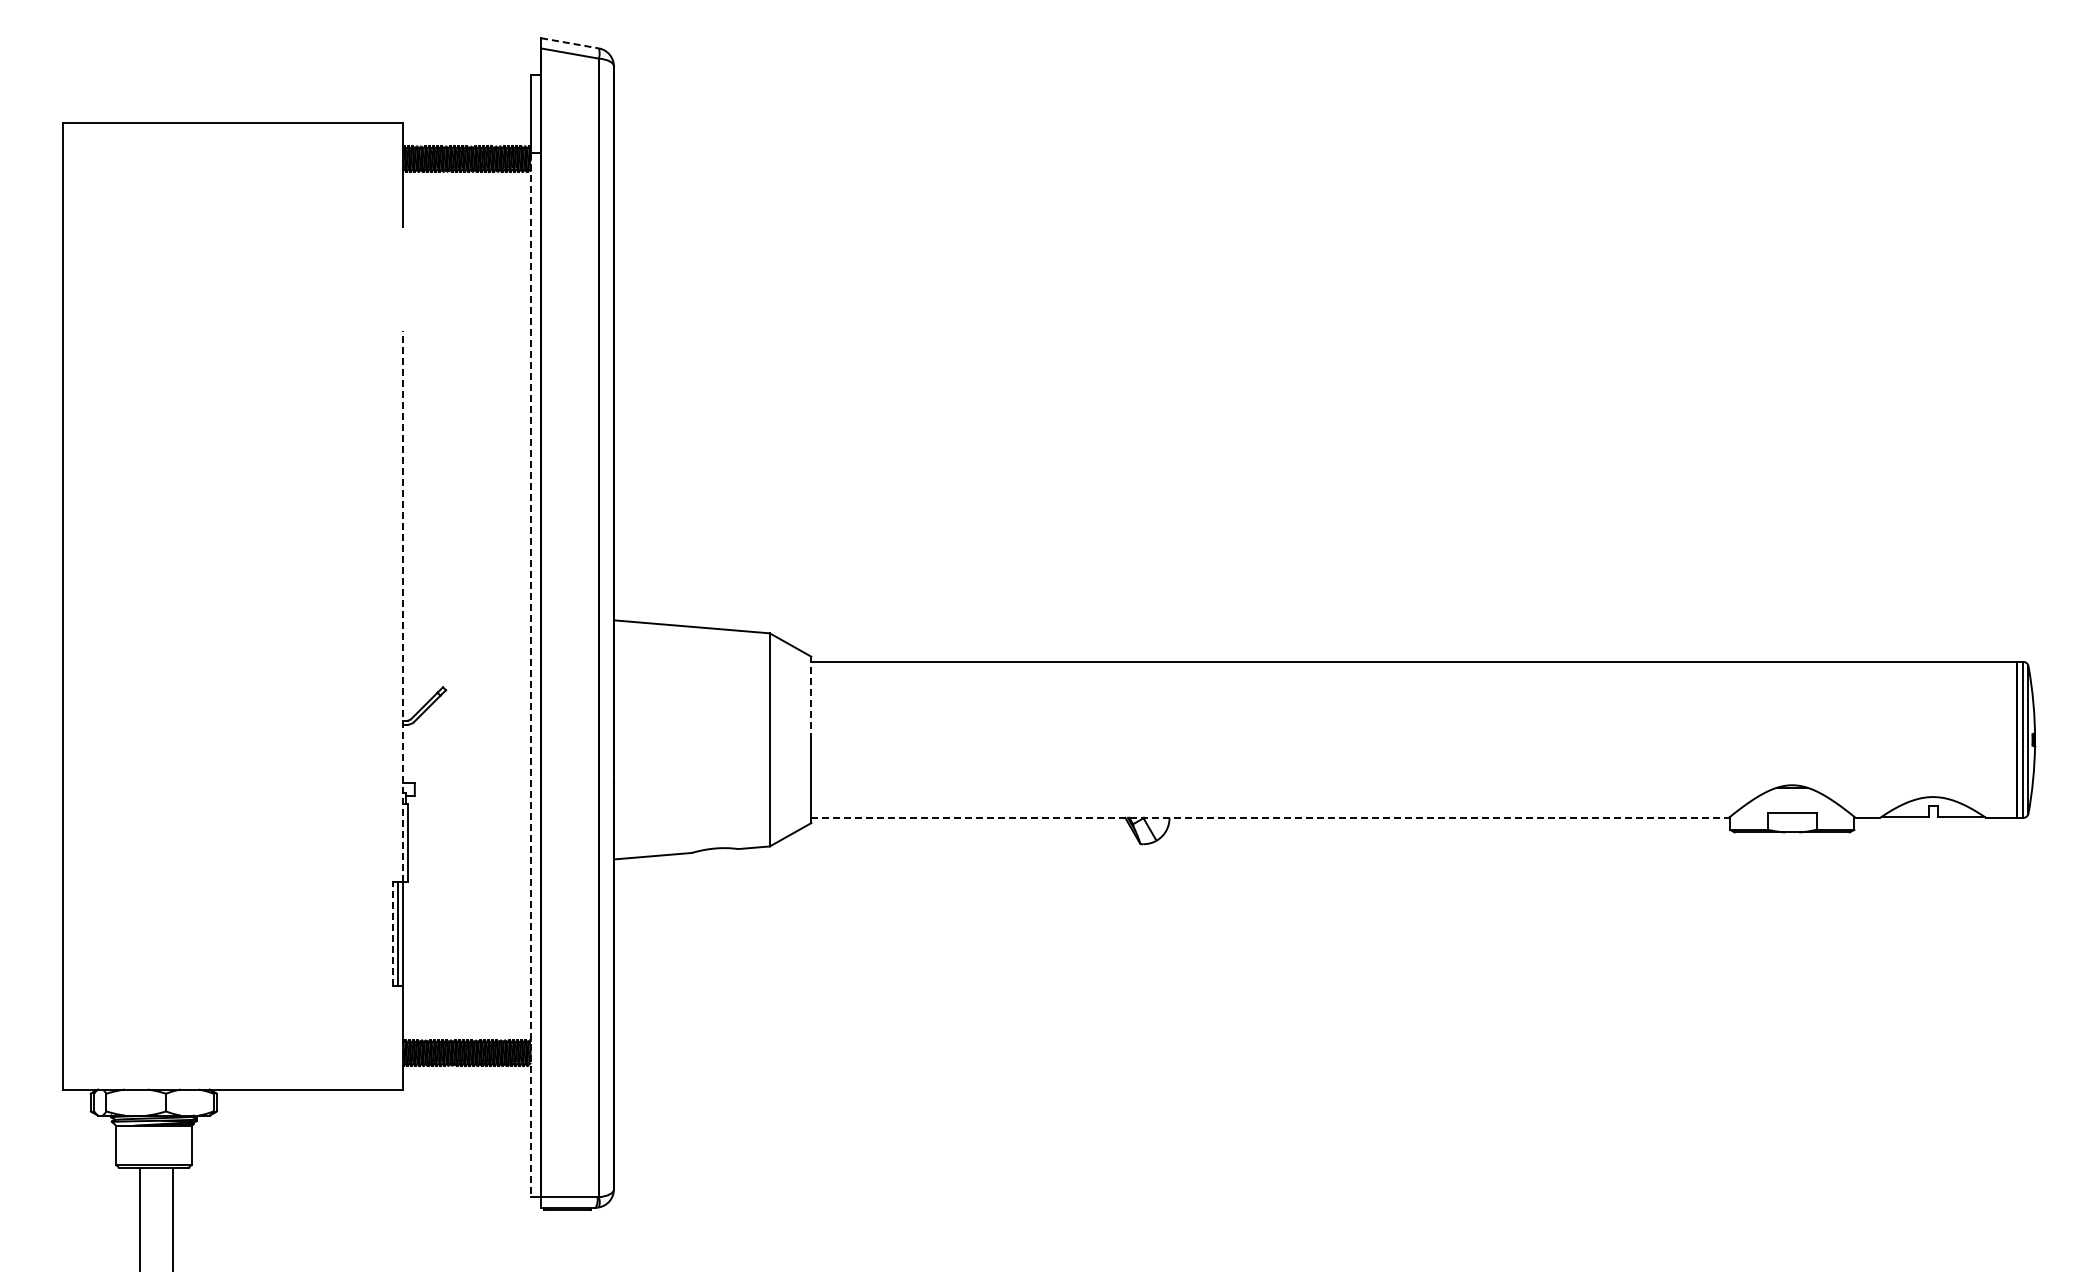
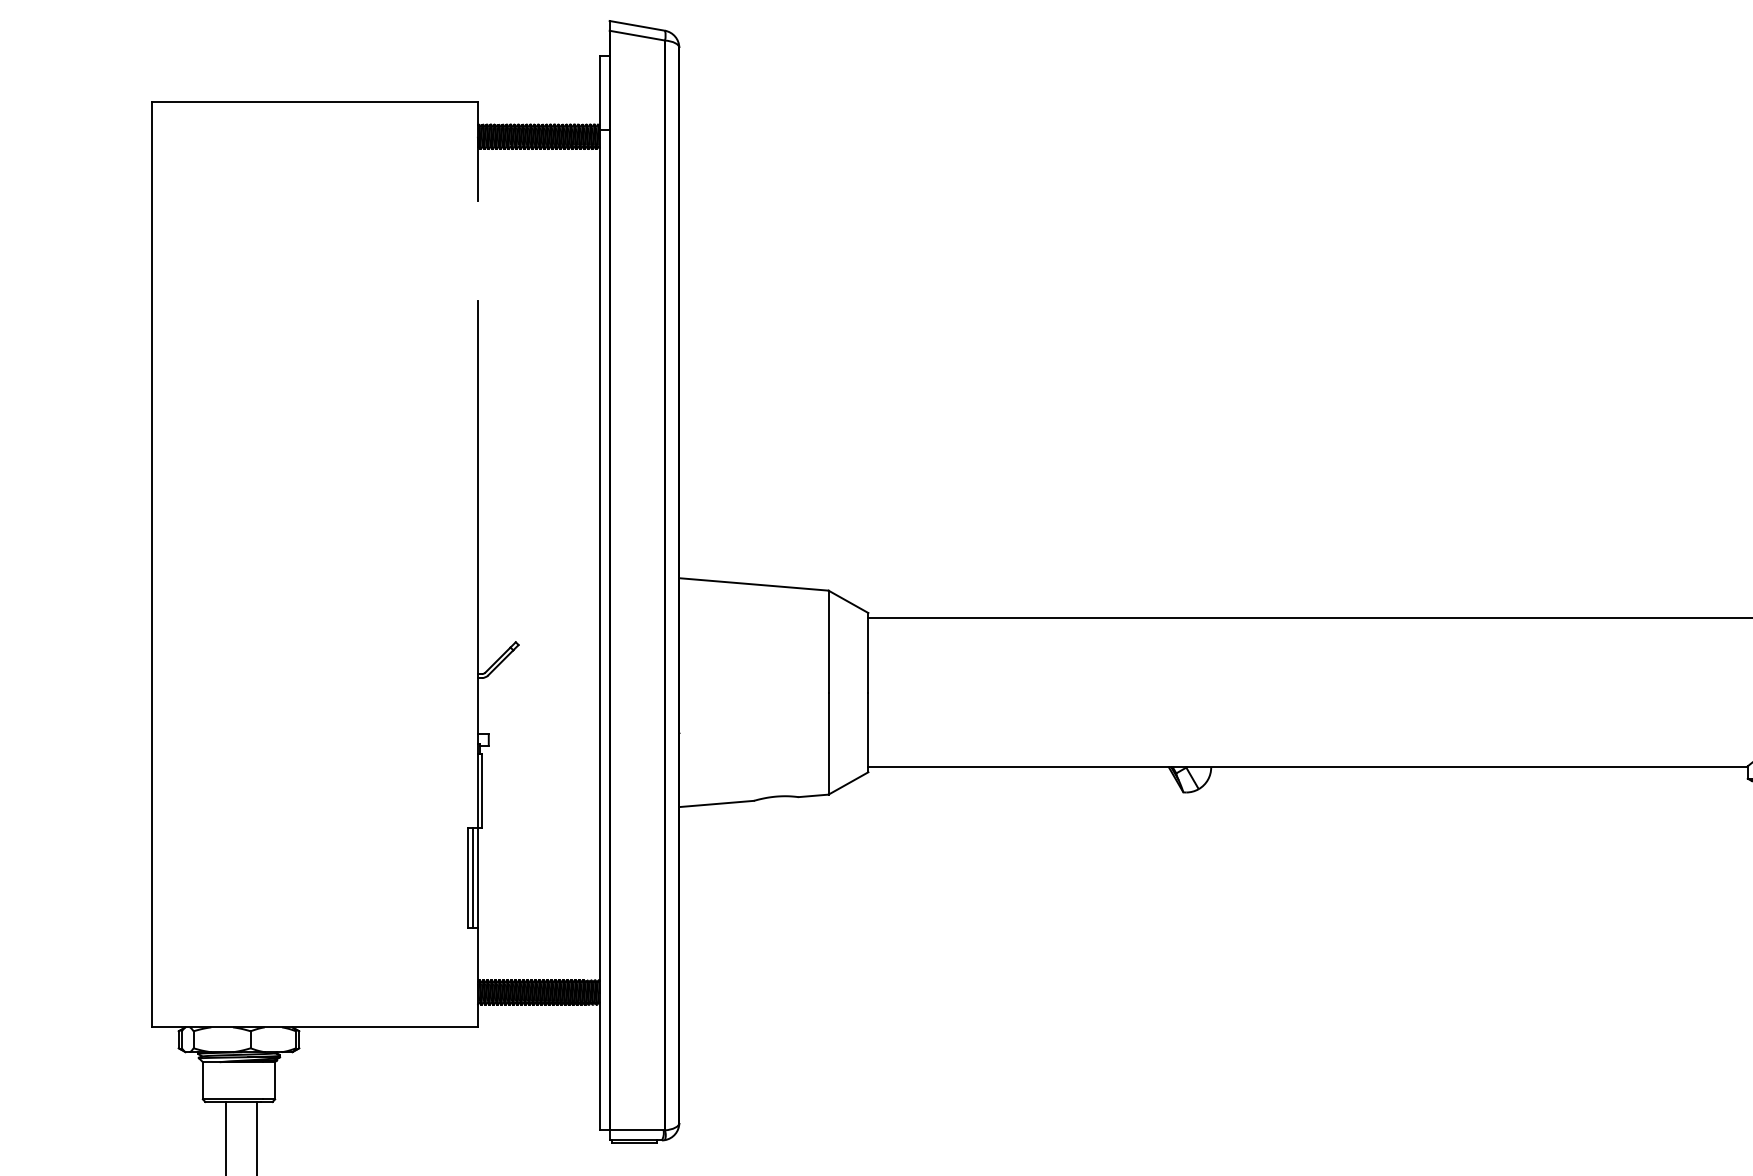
line: (570, 43) -> (637, 26), dashed -> solid
line: (403, 605) -> (477, 563), dashed -> solid
line: (530, 675) -> (599, 630), dashed -> solid
line: (811, 698) -> (868, 653), dashed -> solid
line: (1270, 817) -> (1307, 766), dashed -> solid
line: (392, 933) -> (467, 877), dashed -> solid

